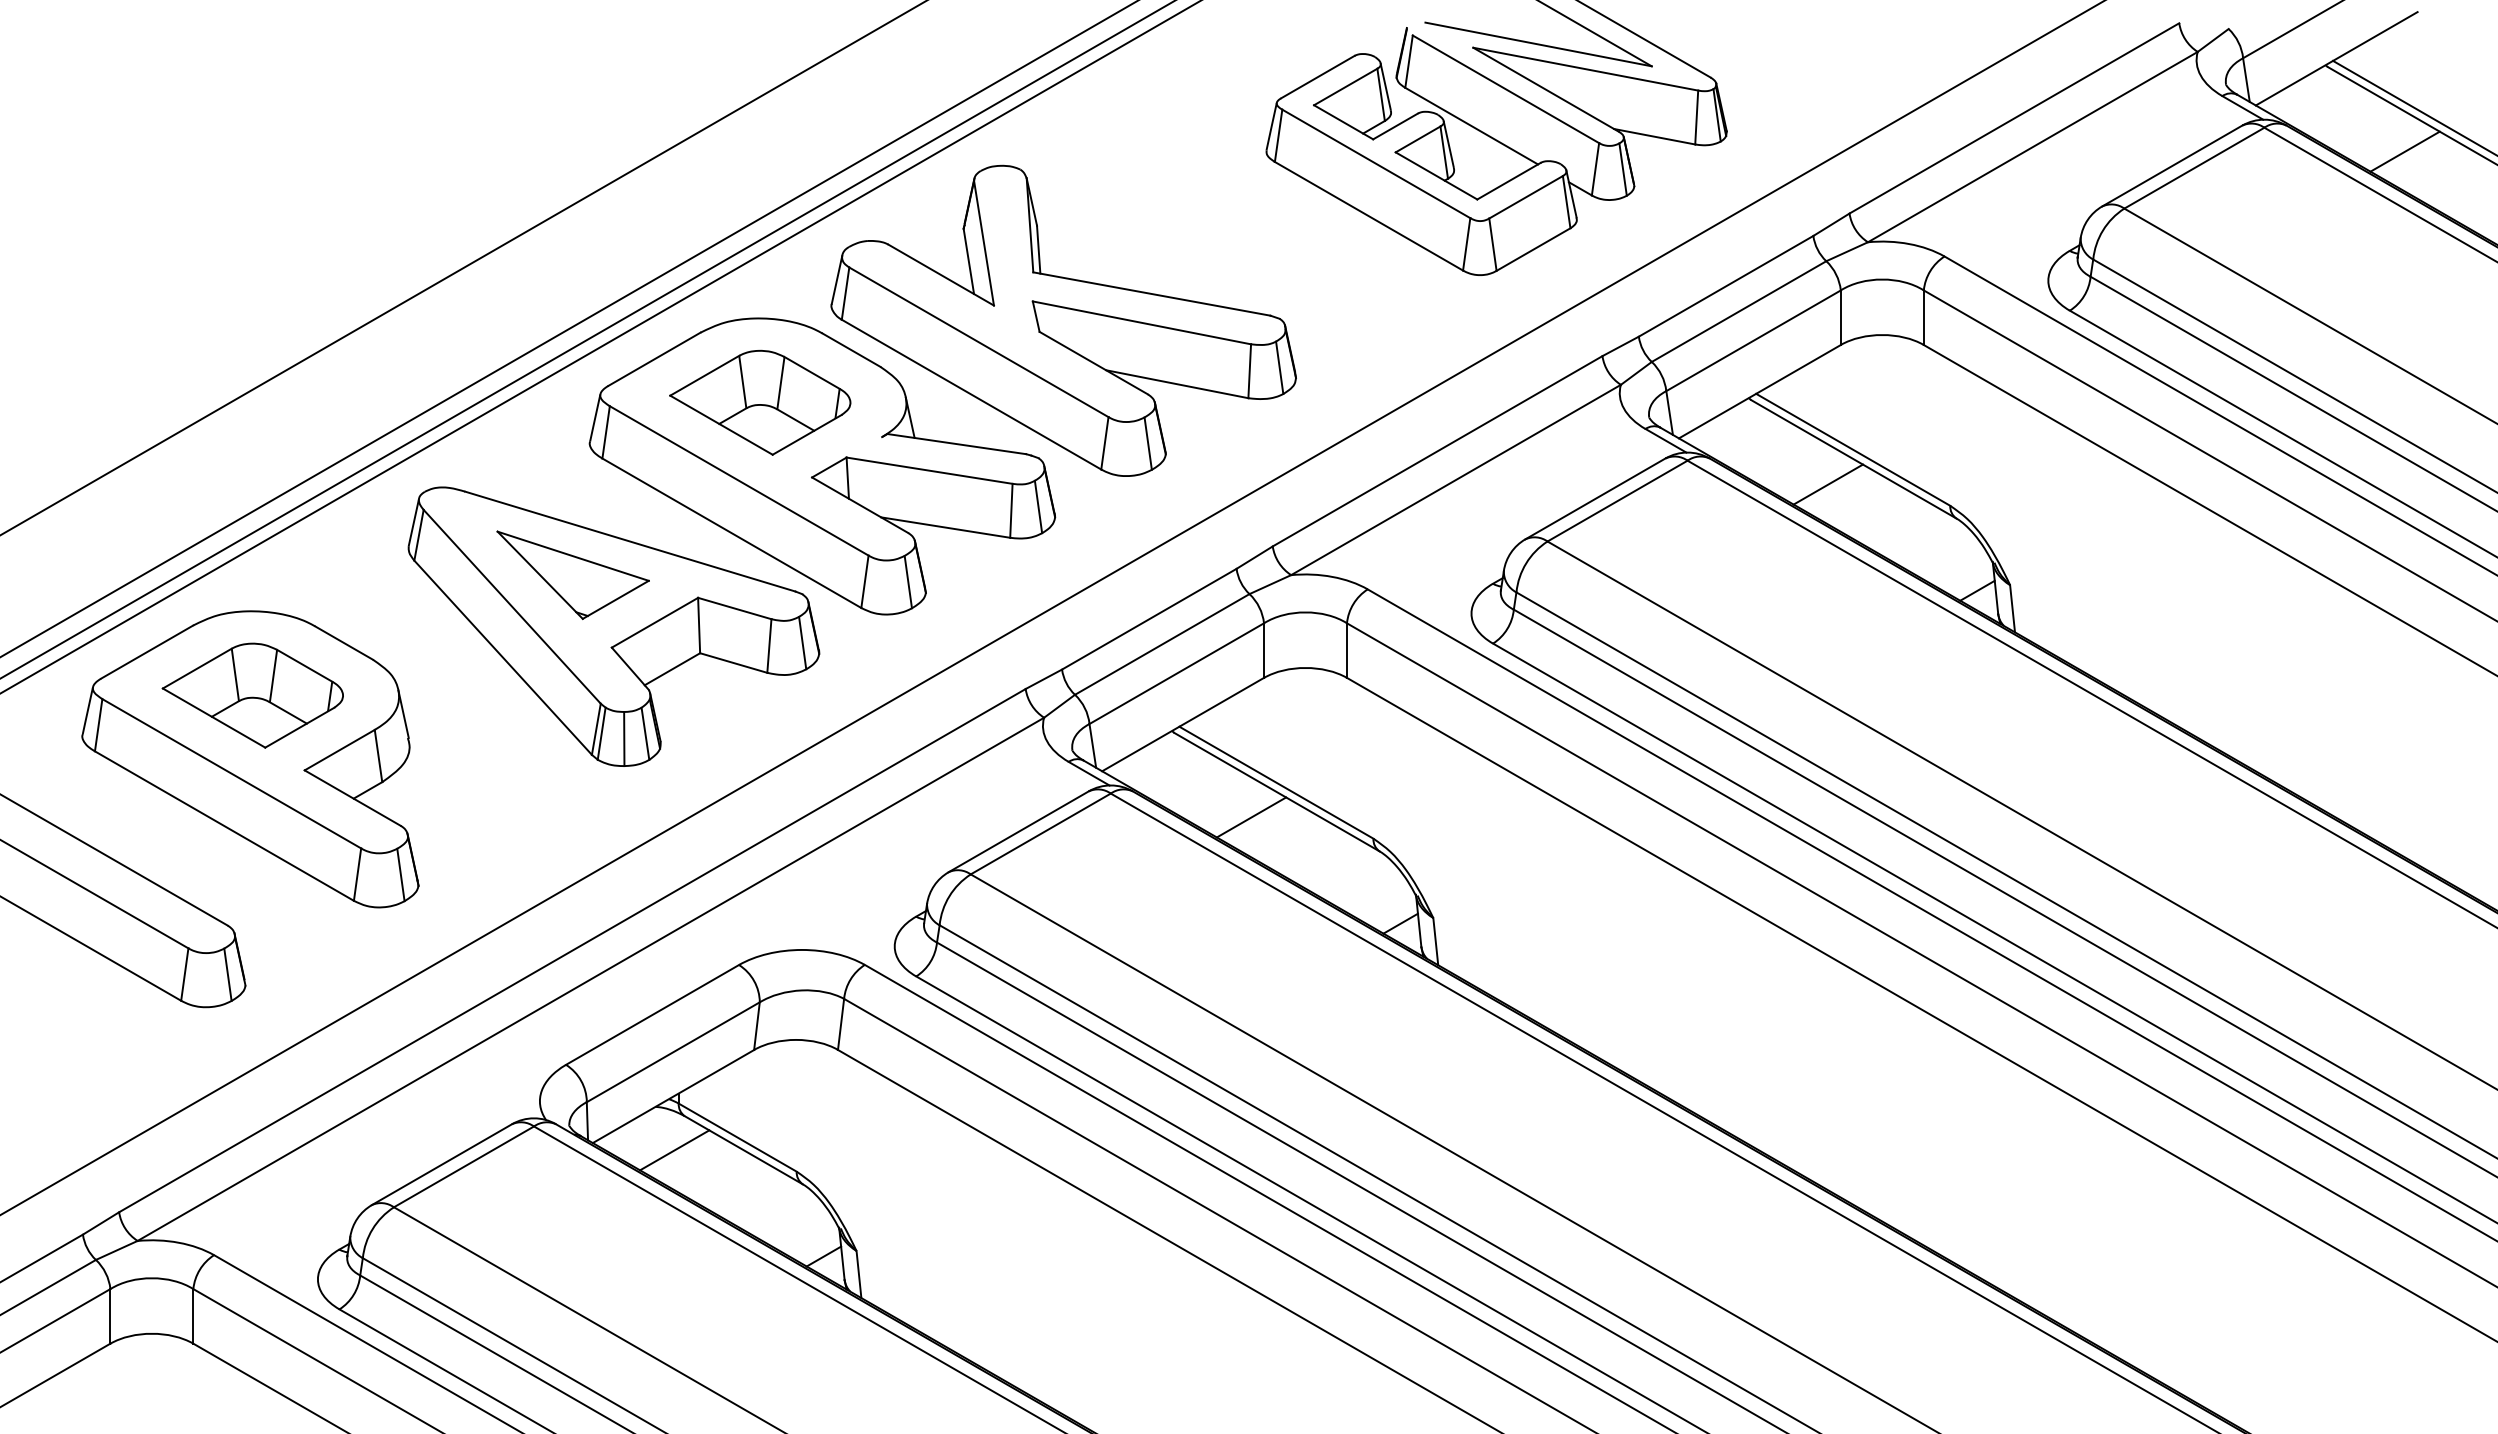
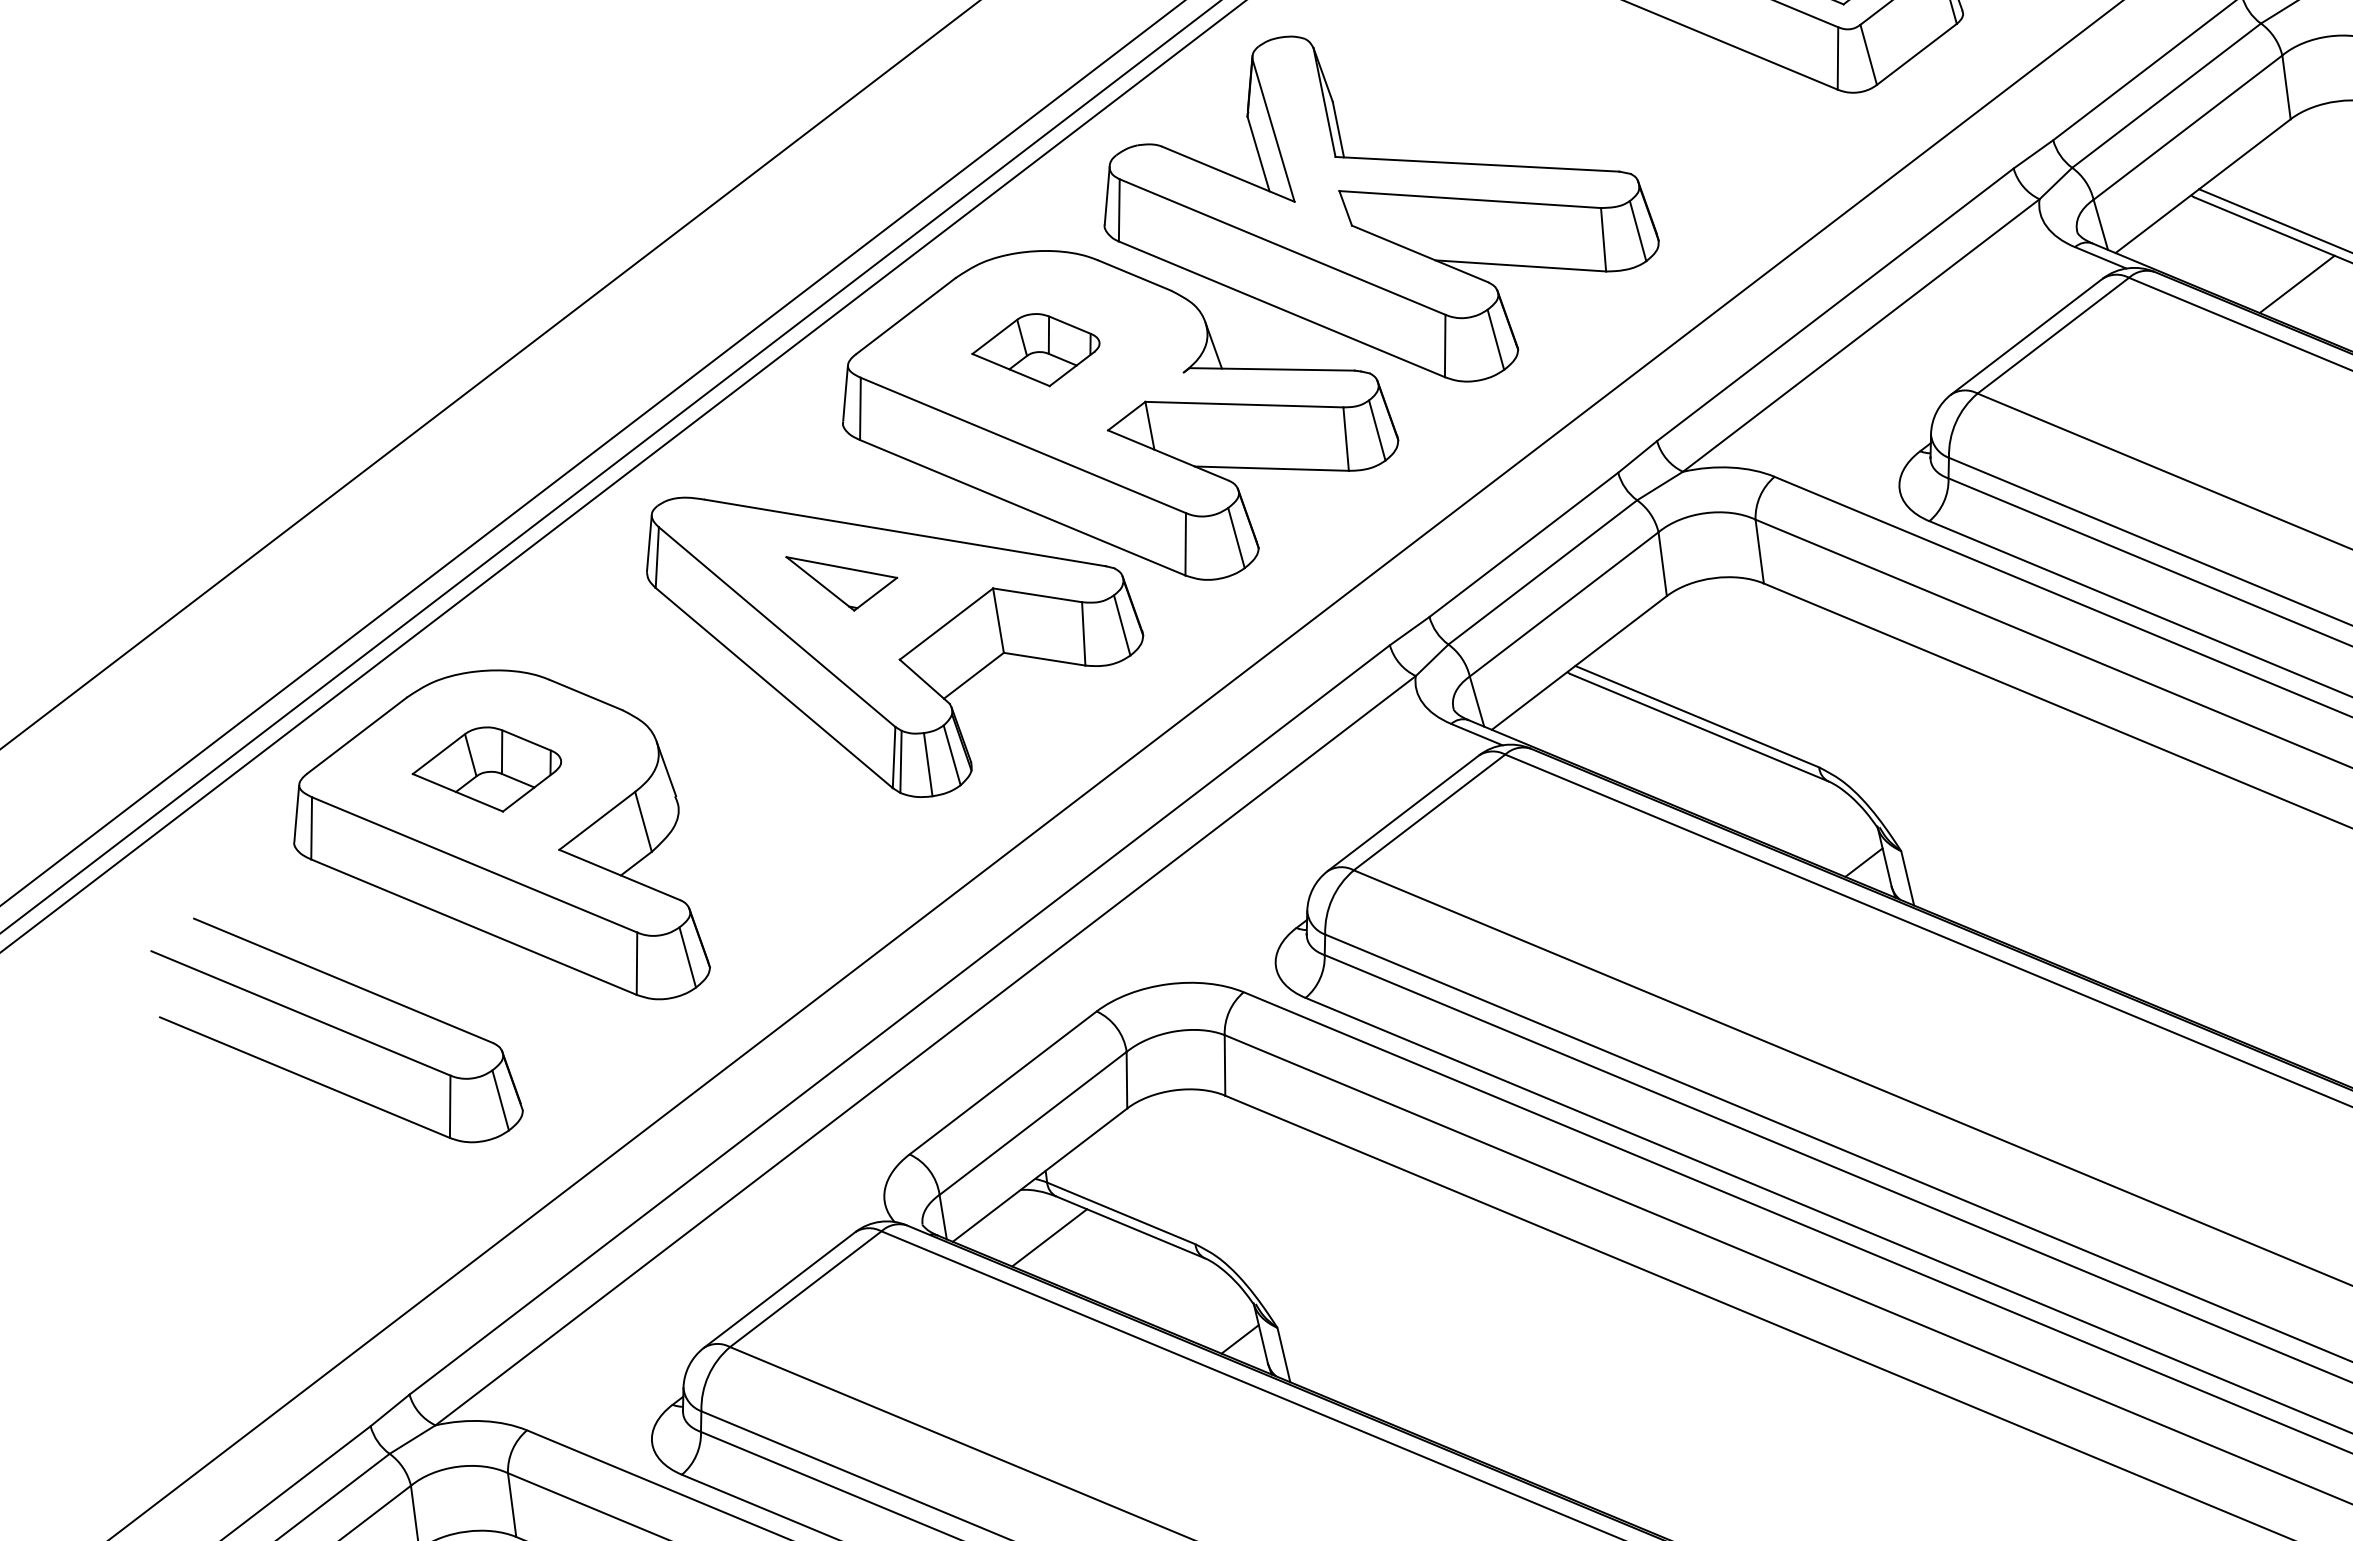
part: (760, 402) -> (1036, 350), size x0.6
part: (572, 574) -> (842, 580), size x0.6
part: (252, 695) -> (486, 770), size x0.7
line: (1251, 817) -> (1673, 761), removed

